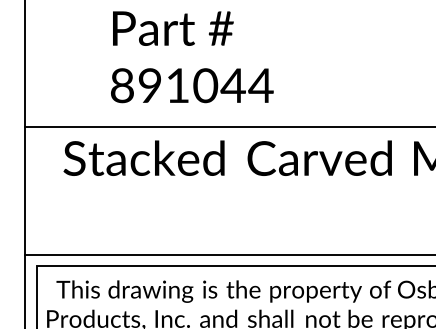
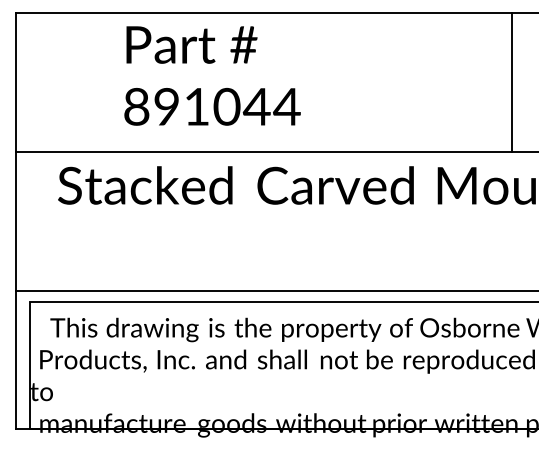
text: (192, 56) -> (212, 75), moved

